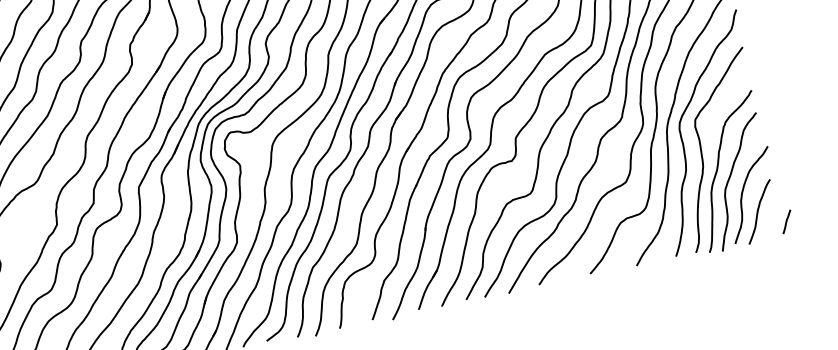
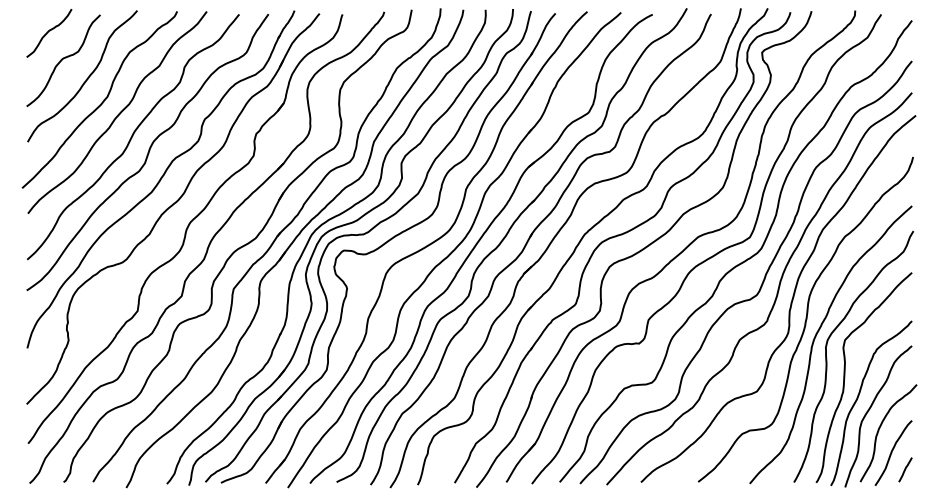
line: (786, 221) -> (905, 469), moved

